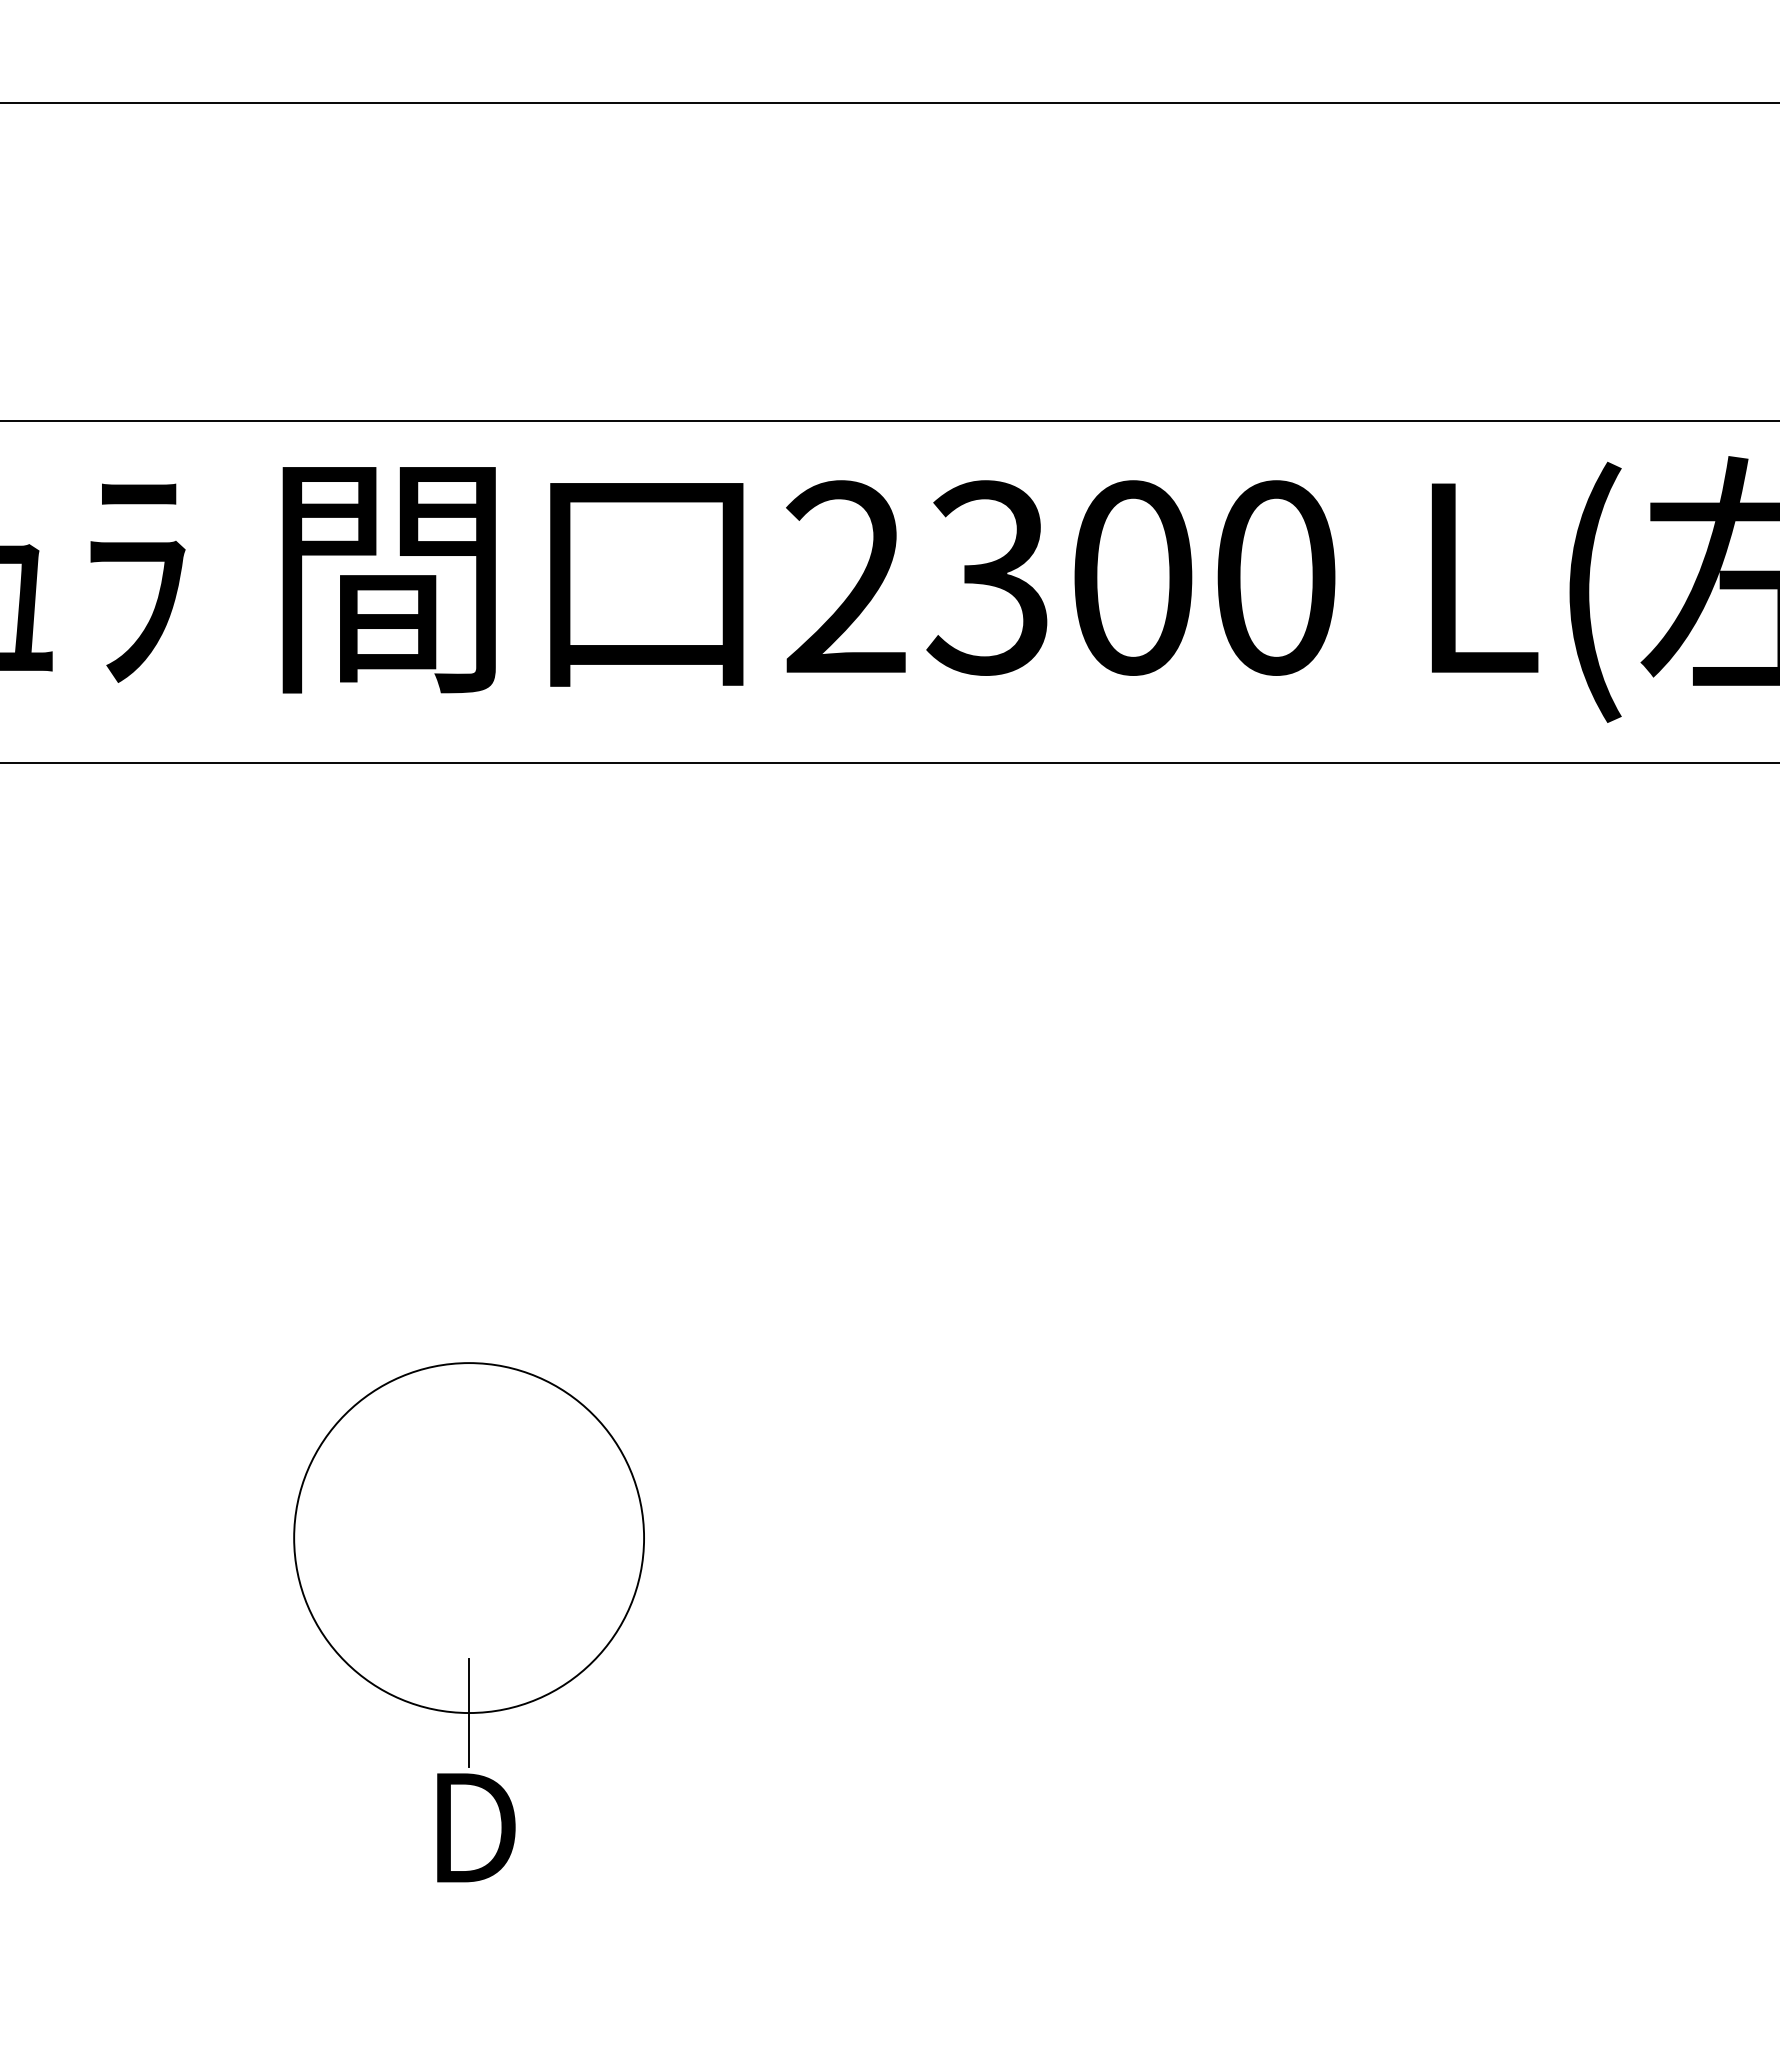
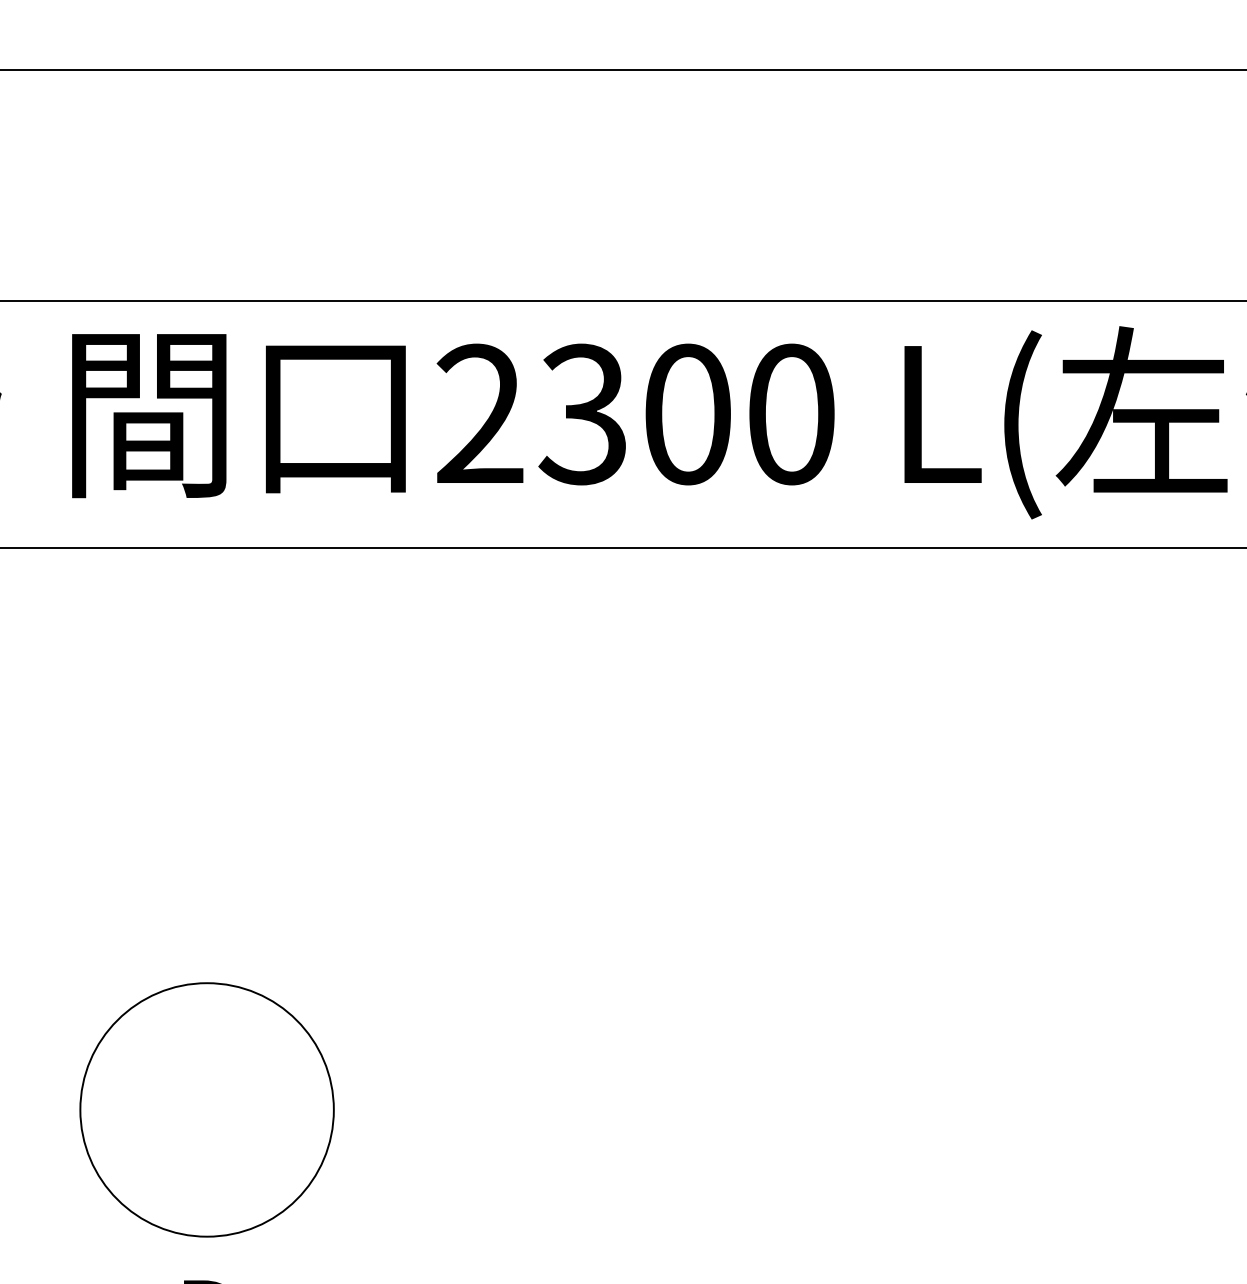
line: (469, 1712) -> (207, 1236), removed

